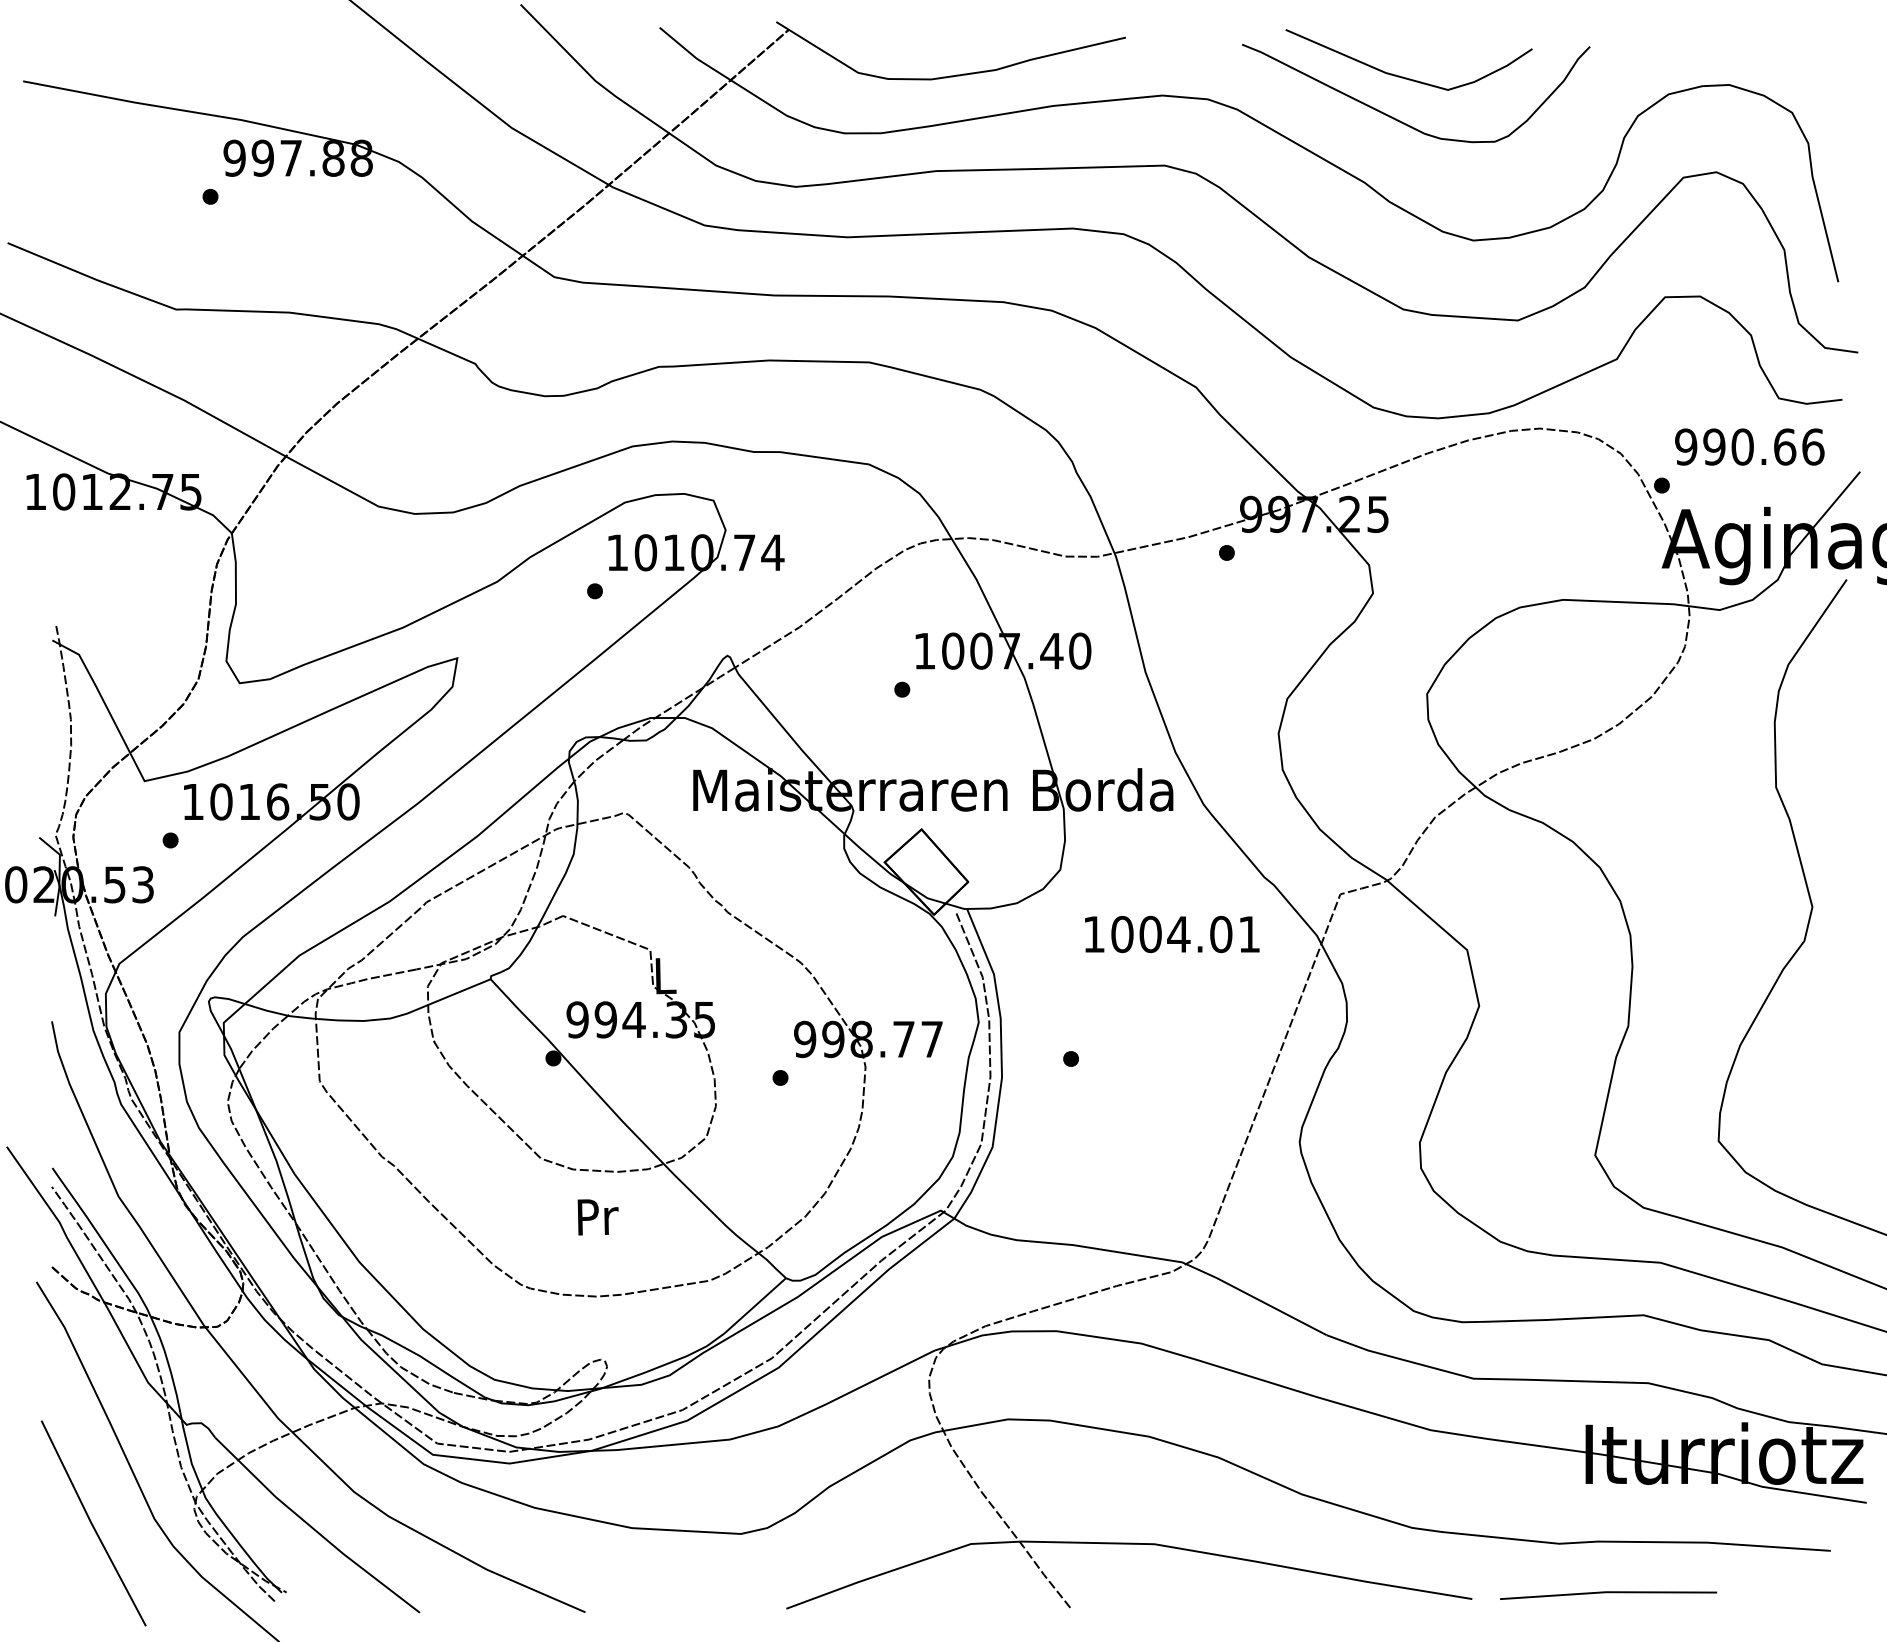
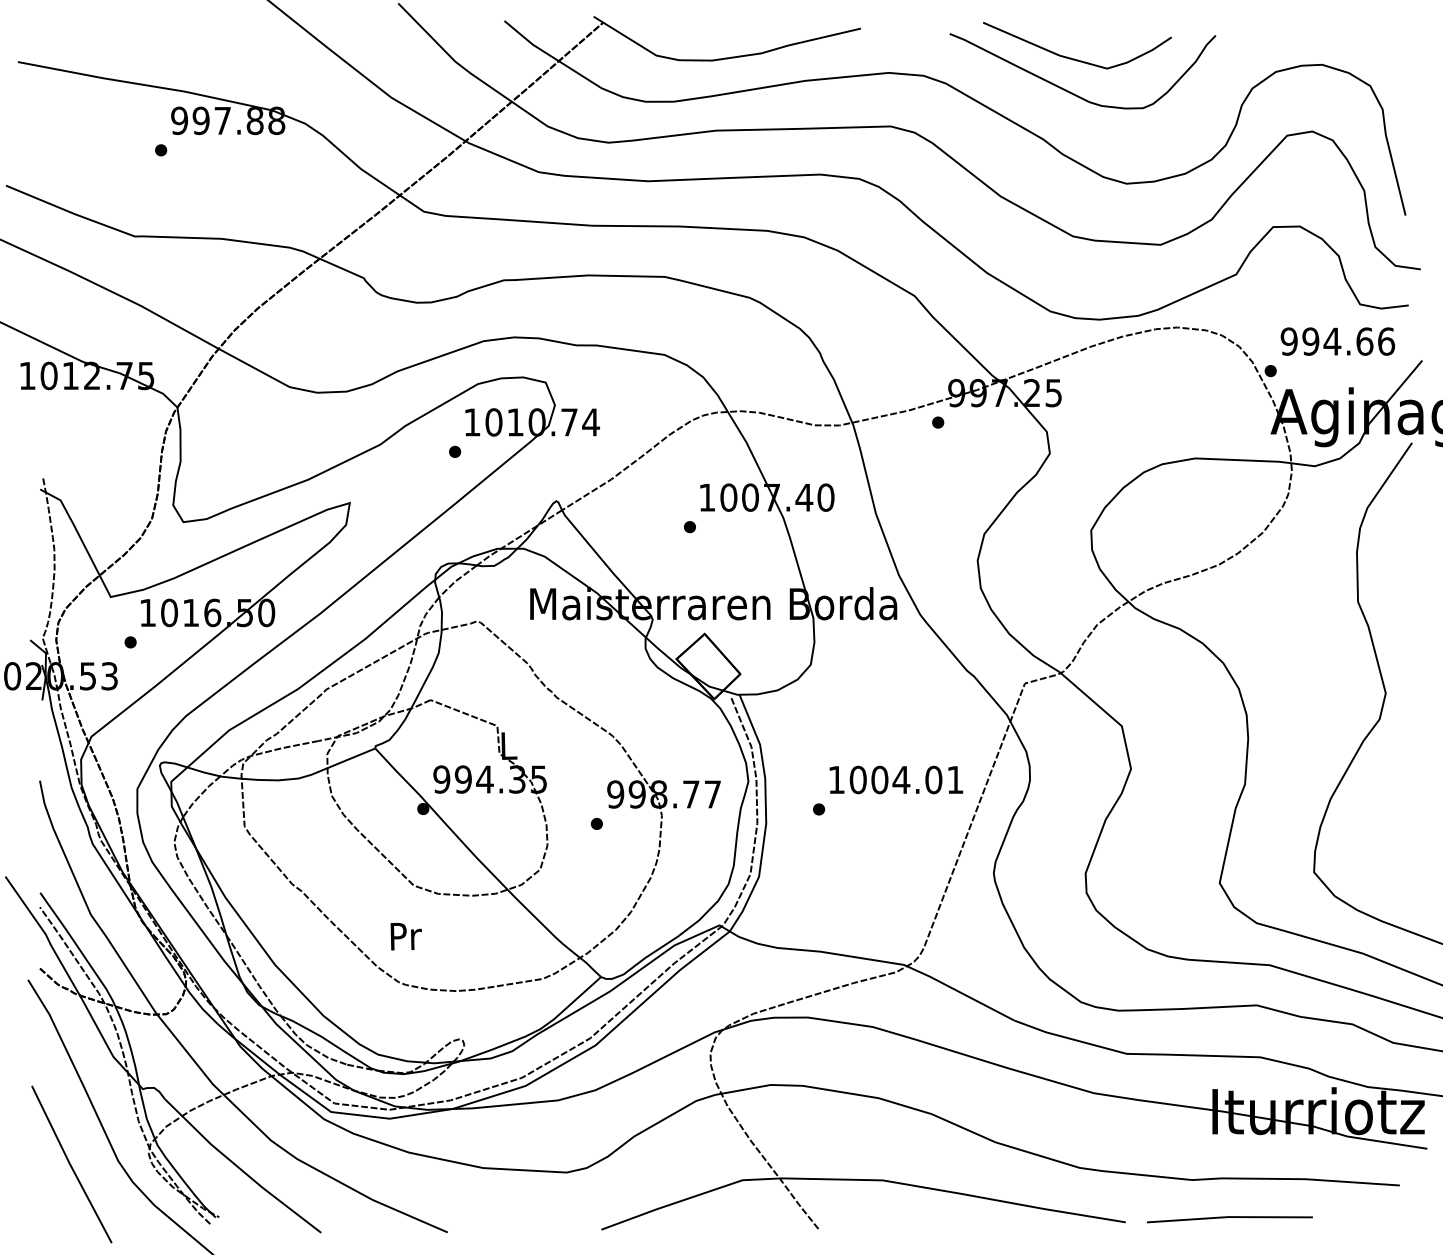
text: (1742, 446) -> (1332, 341), 990.66 -> 994.66
text: (1172, 934) -> (896, 780), moved
text: (597, 1217) -> (405, 936), moved

